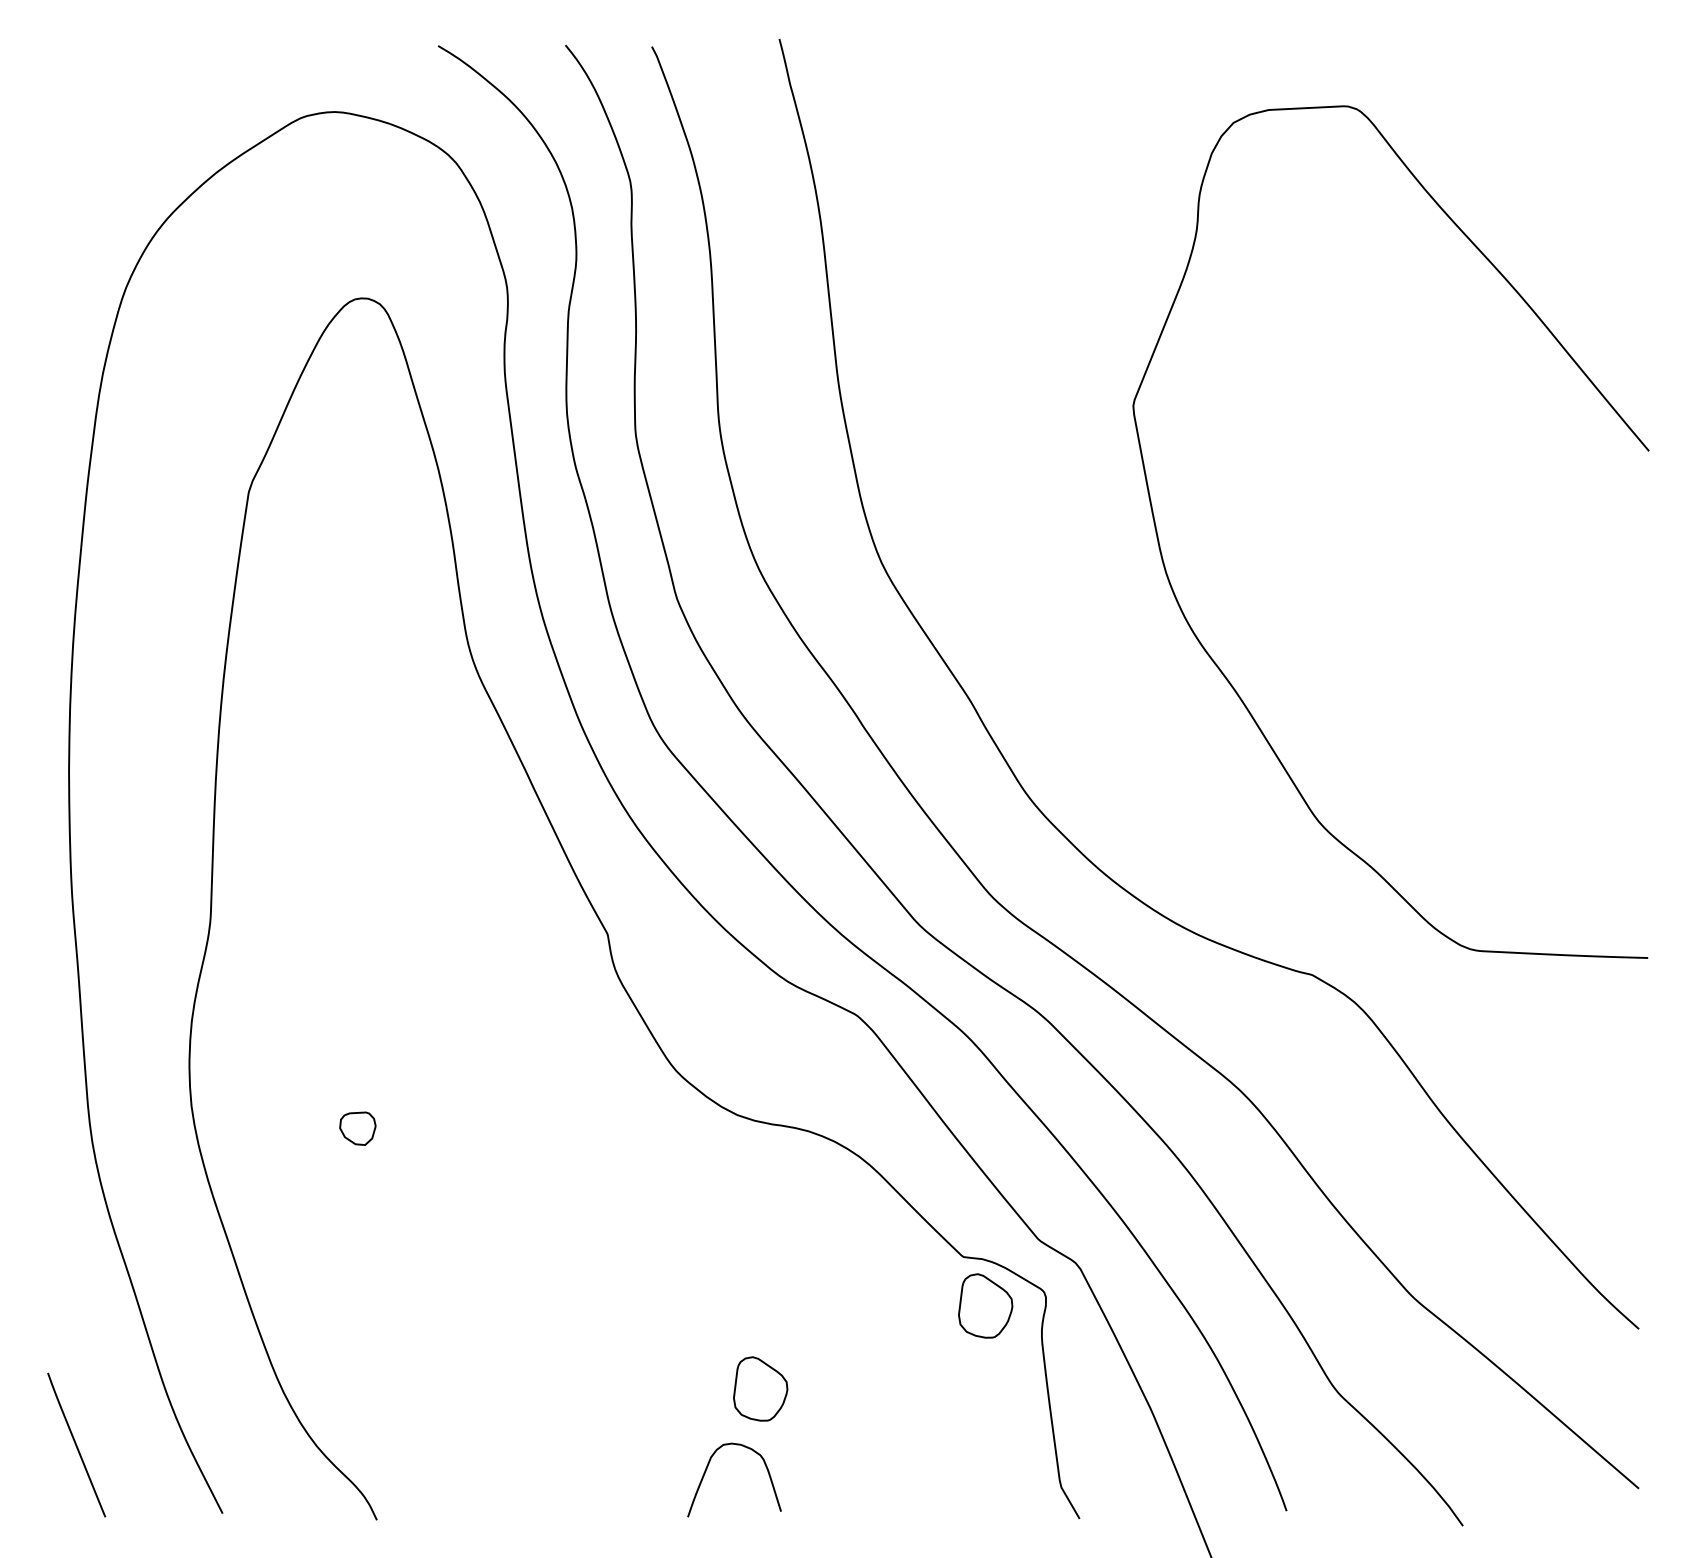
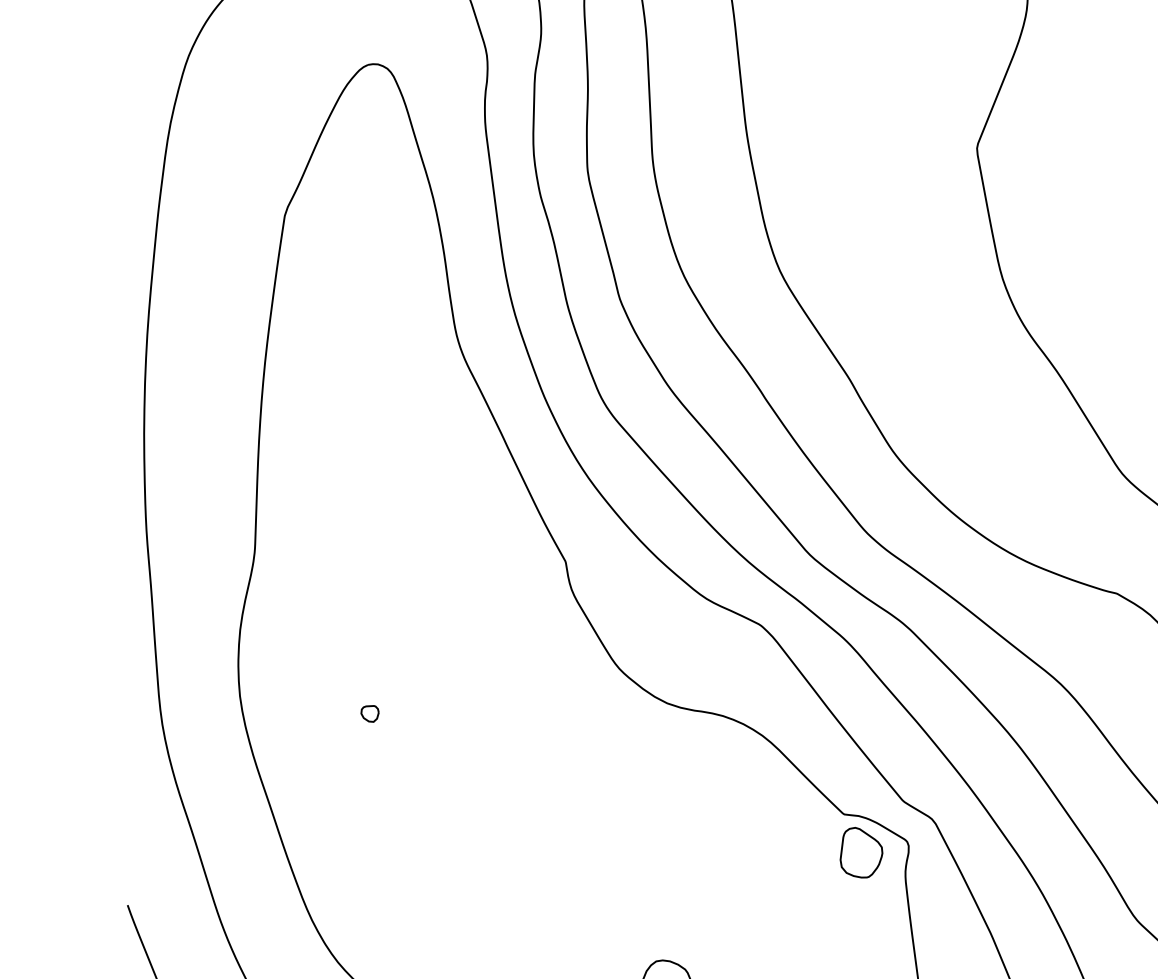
part: (357, 1128) -> (369, 713), size x0.62
part: (760, 1388) -> (685, 917), removed

